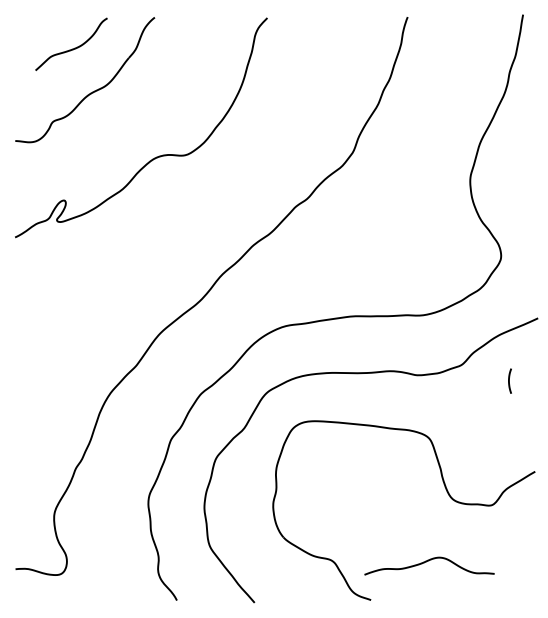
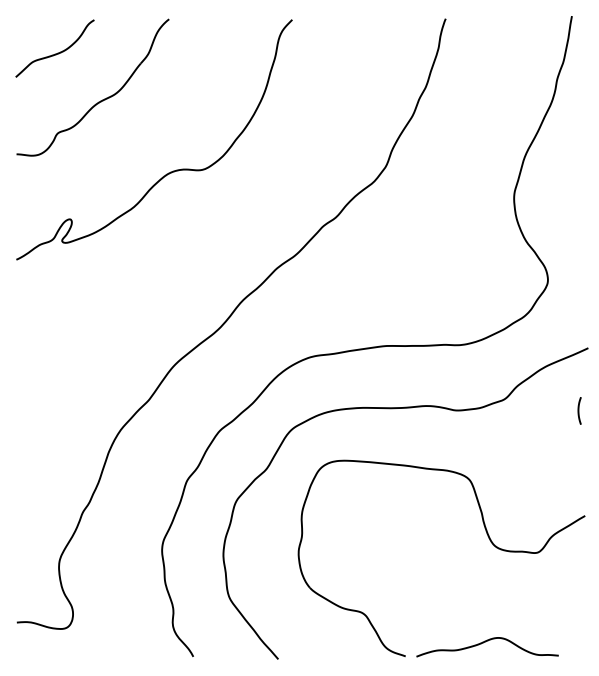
curve: (73, 47) -> (57, 52), moved
curve: (509, 380) -> (579, 410), moved
curve: (427, 561) -> (485, 642), moved

